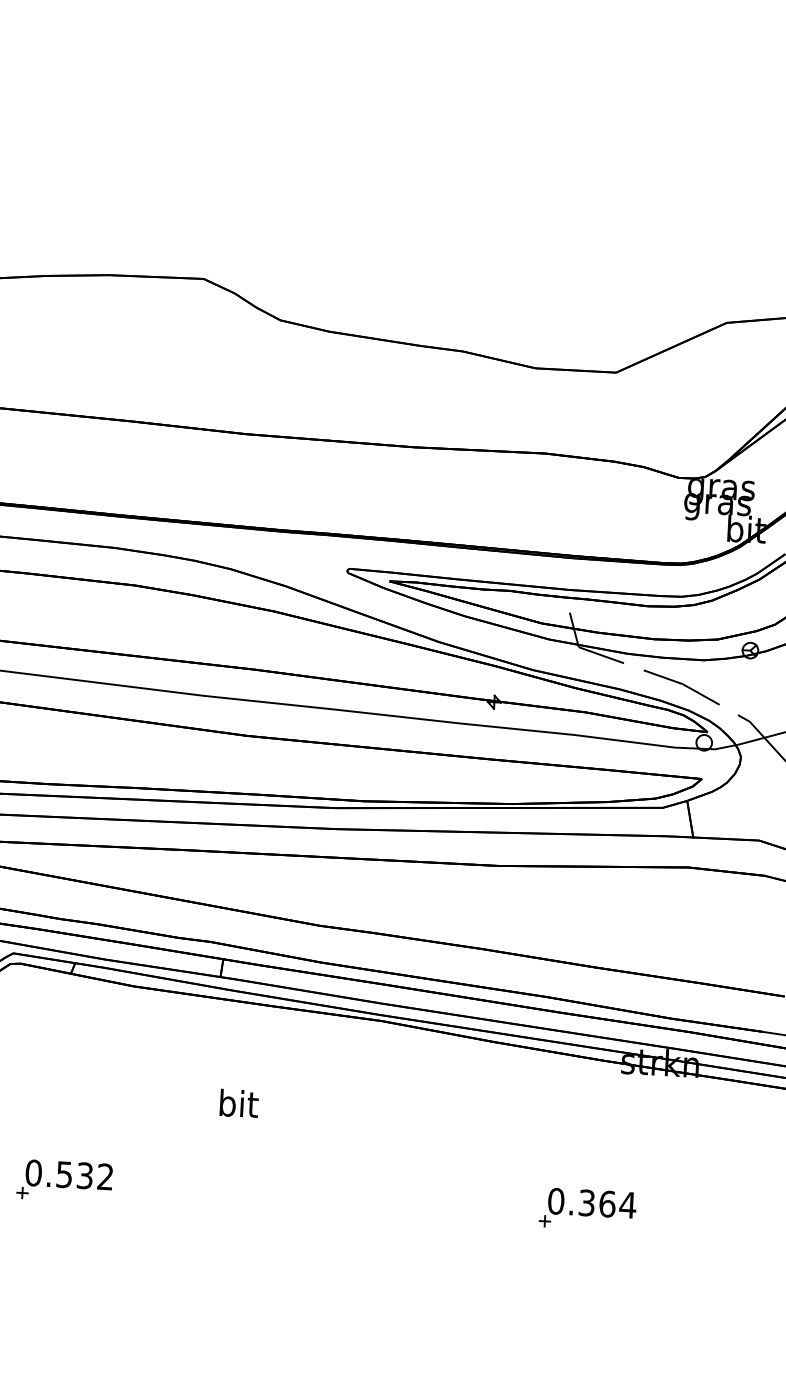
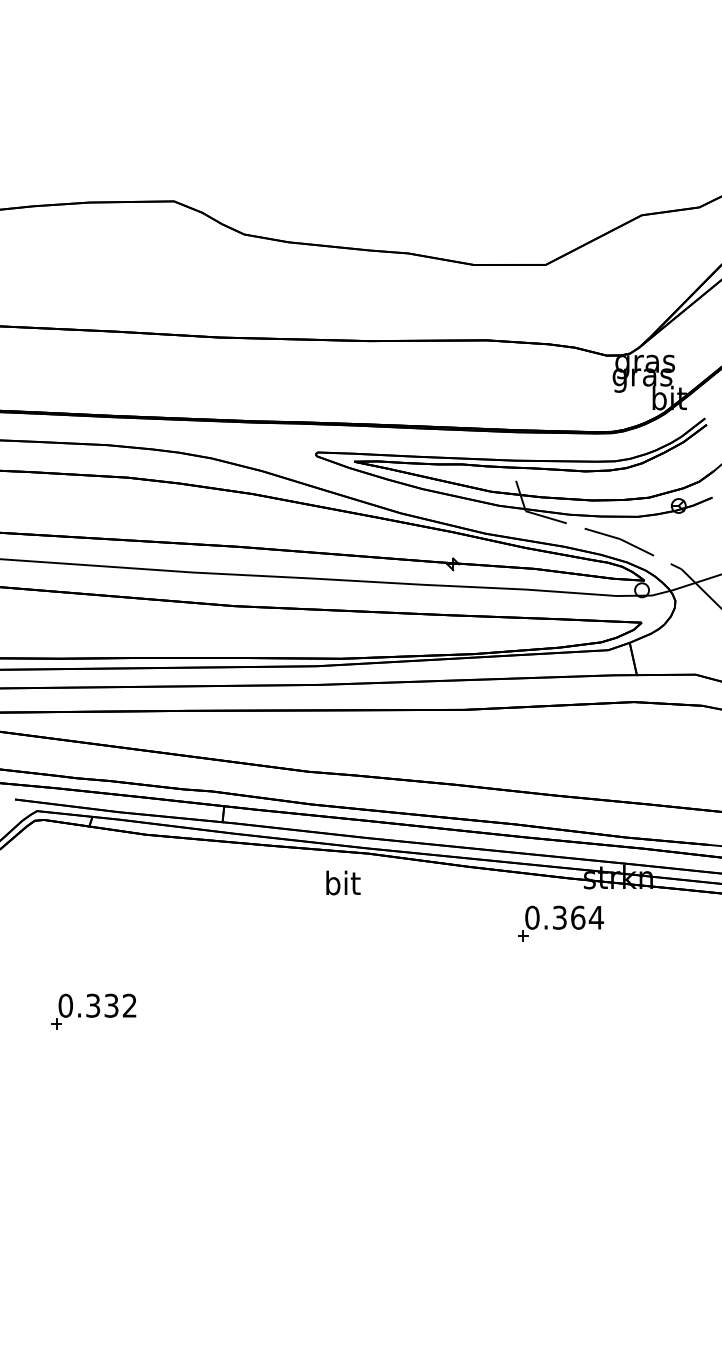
text: (239, 1103) -> (343, 882), moved
text: (64, 1174) -> (93, 1005), 0.532 -> 0.332
part: (587, 1209) -> (560, 923), moved

